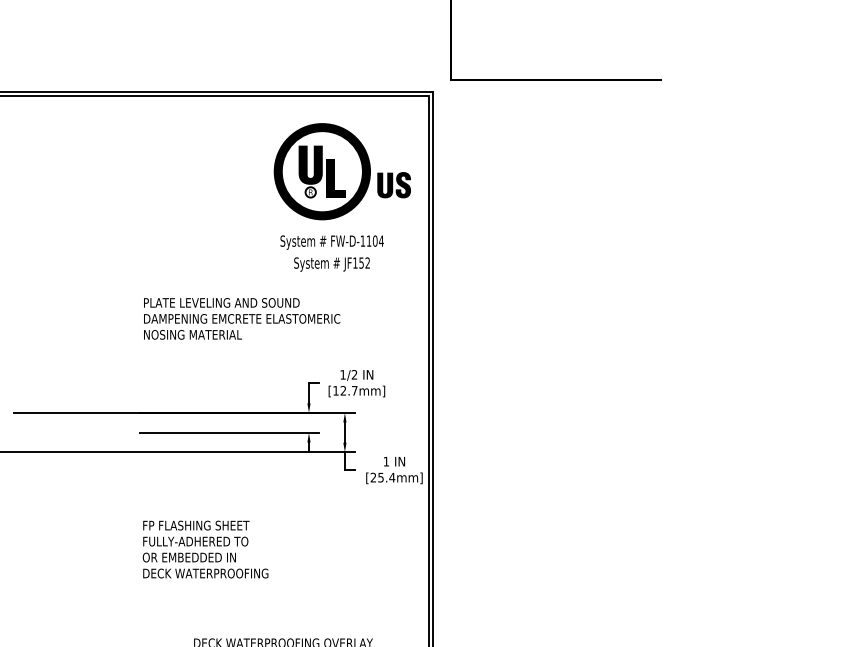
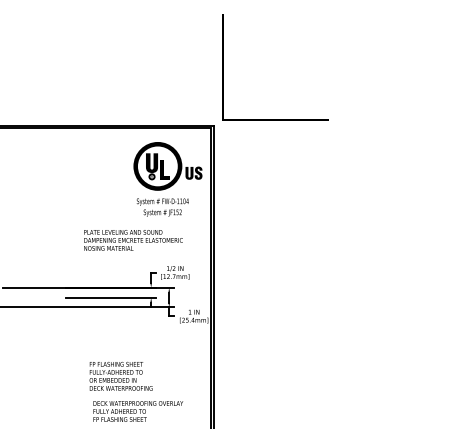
text: (242, 319) -> (133, 240), moved
text: (204, 549) -> (120, 376), moved

